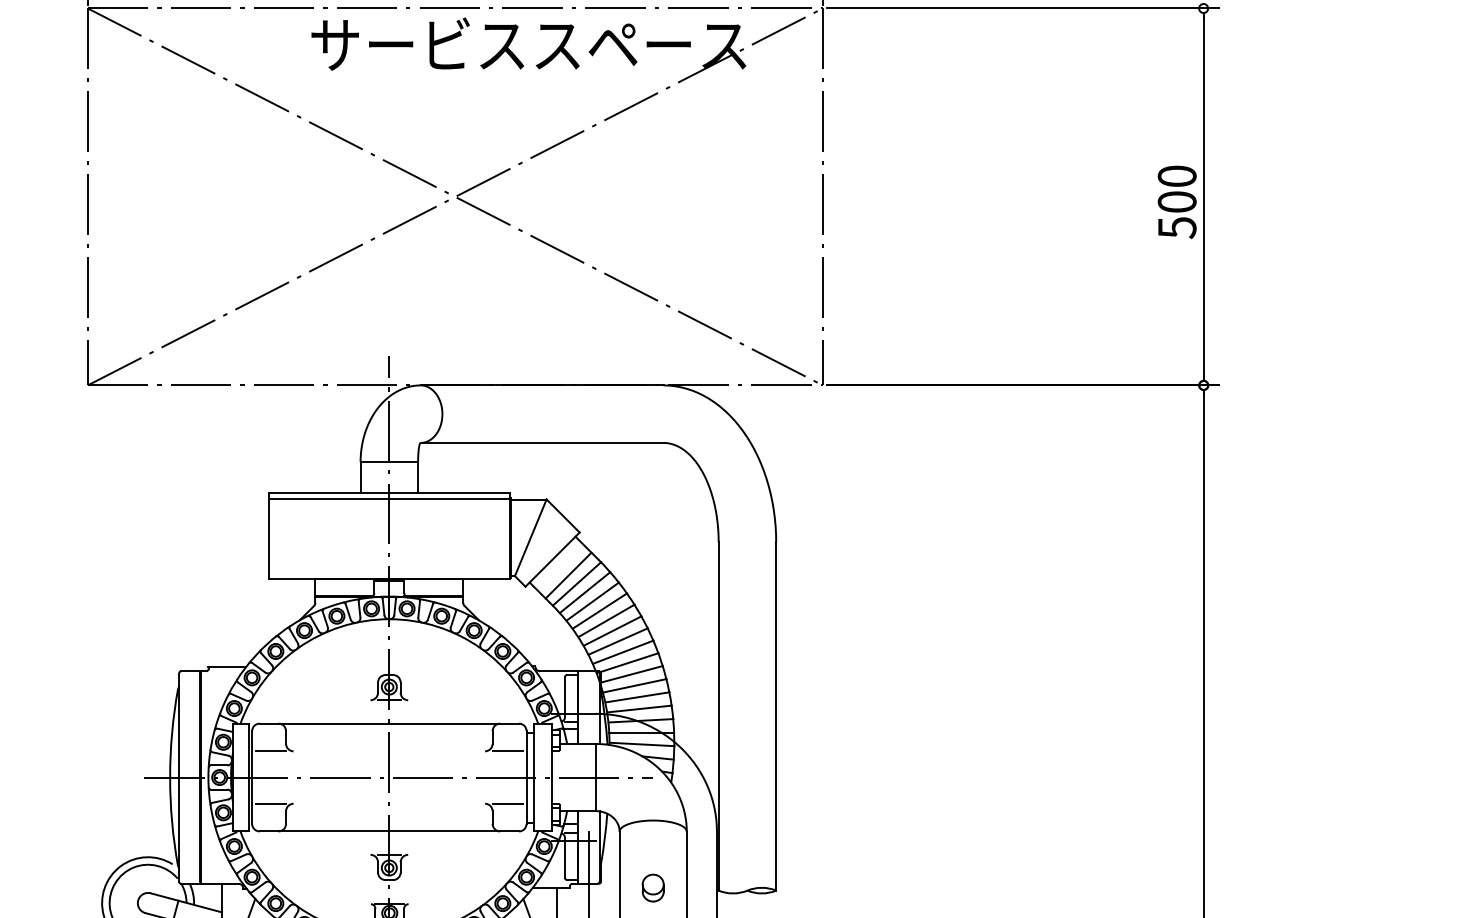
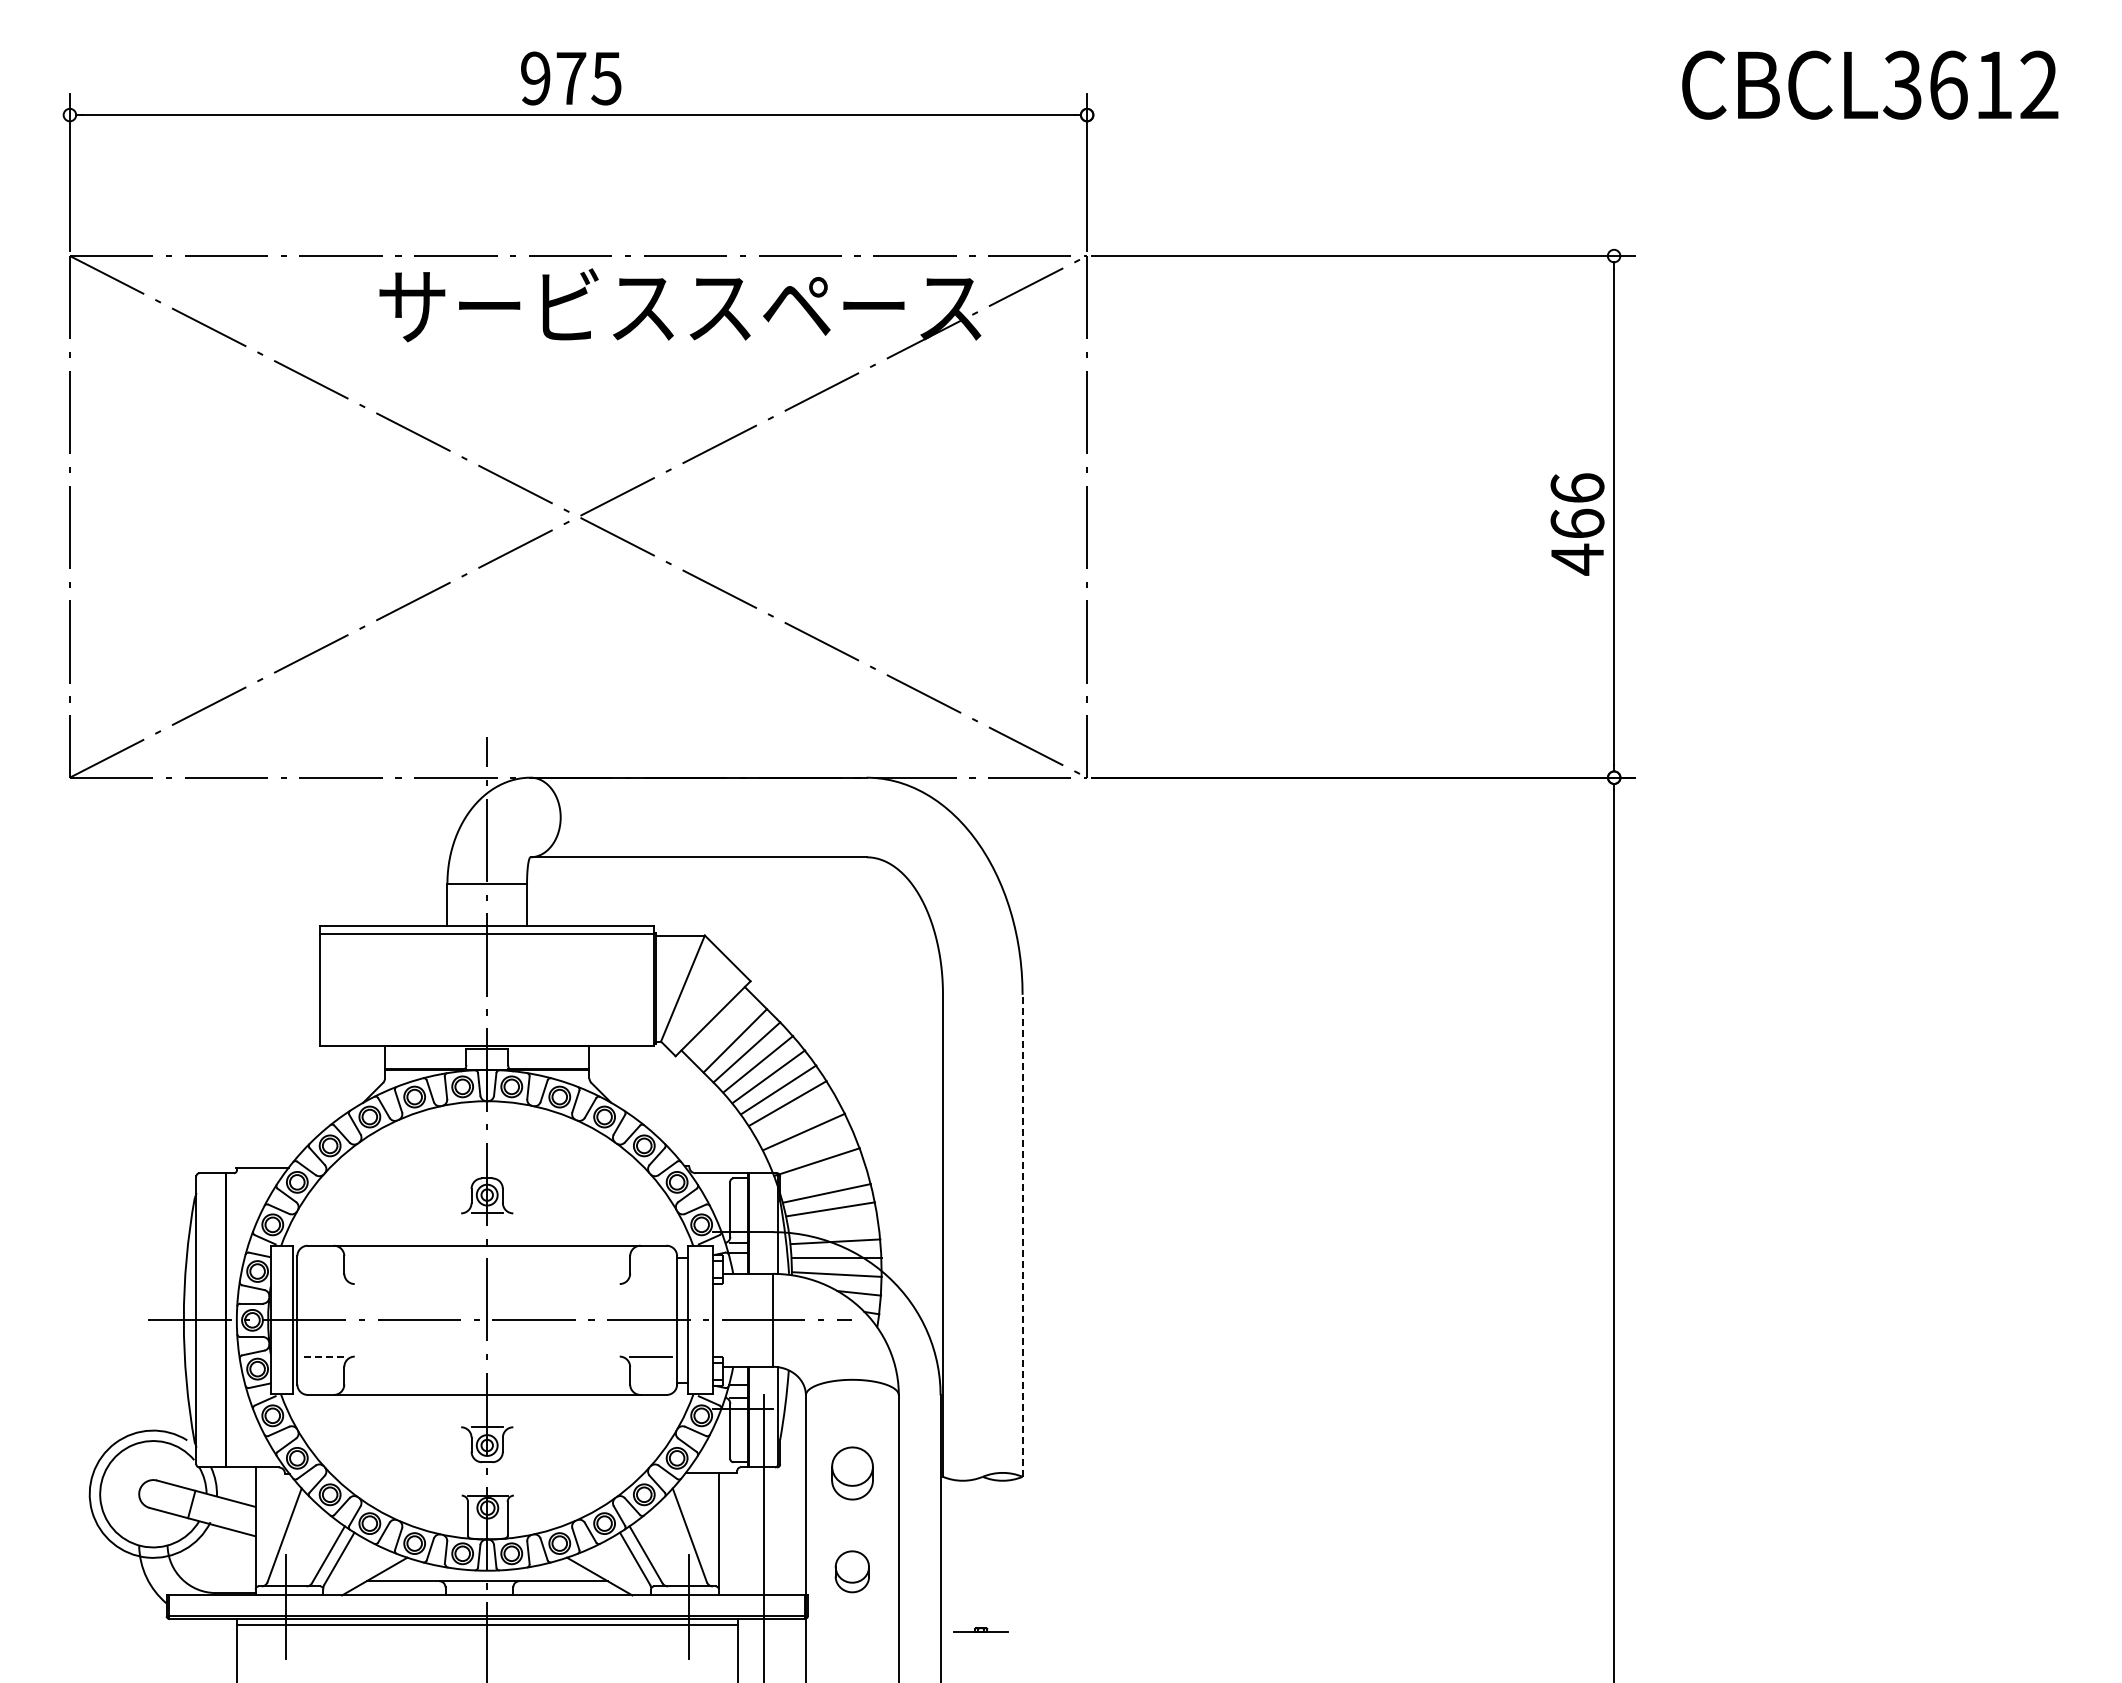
text: (1177, 202) -> (1577, 524), 500 -> 466
line: (612, 630) -> (796, 1117), removed
line: (622, 651) -> (810, 1146), removed
line: (631, 674) -> (822, 1177), removed
line: (639, 709) -> (833, 1225), removed
line: (776, 716) -> (1022, 1235), solid -> dashed
line: (271, 751) -> (323, 1284), removed
line: (507, 751) -> (650, 1284), removed
line: (271, 803) -> (323, 1356), solid -> dashed
part: (652, 887) -> (851, 1472), size x1.4

